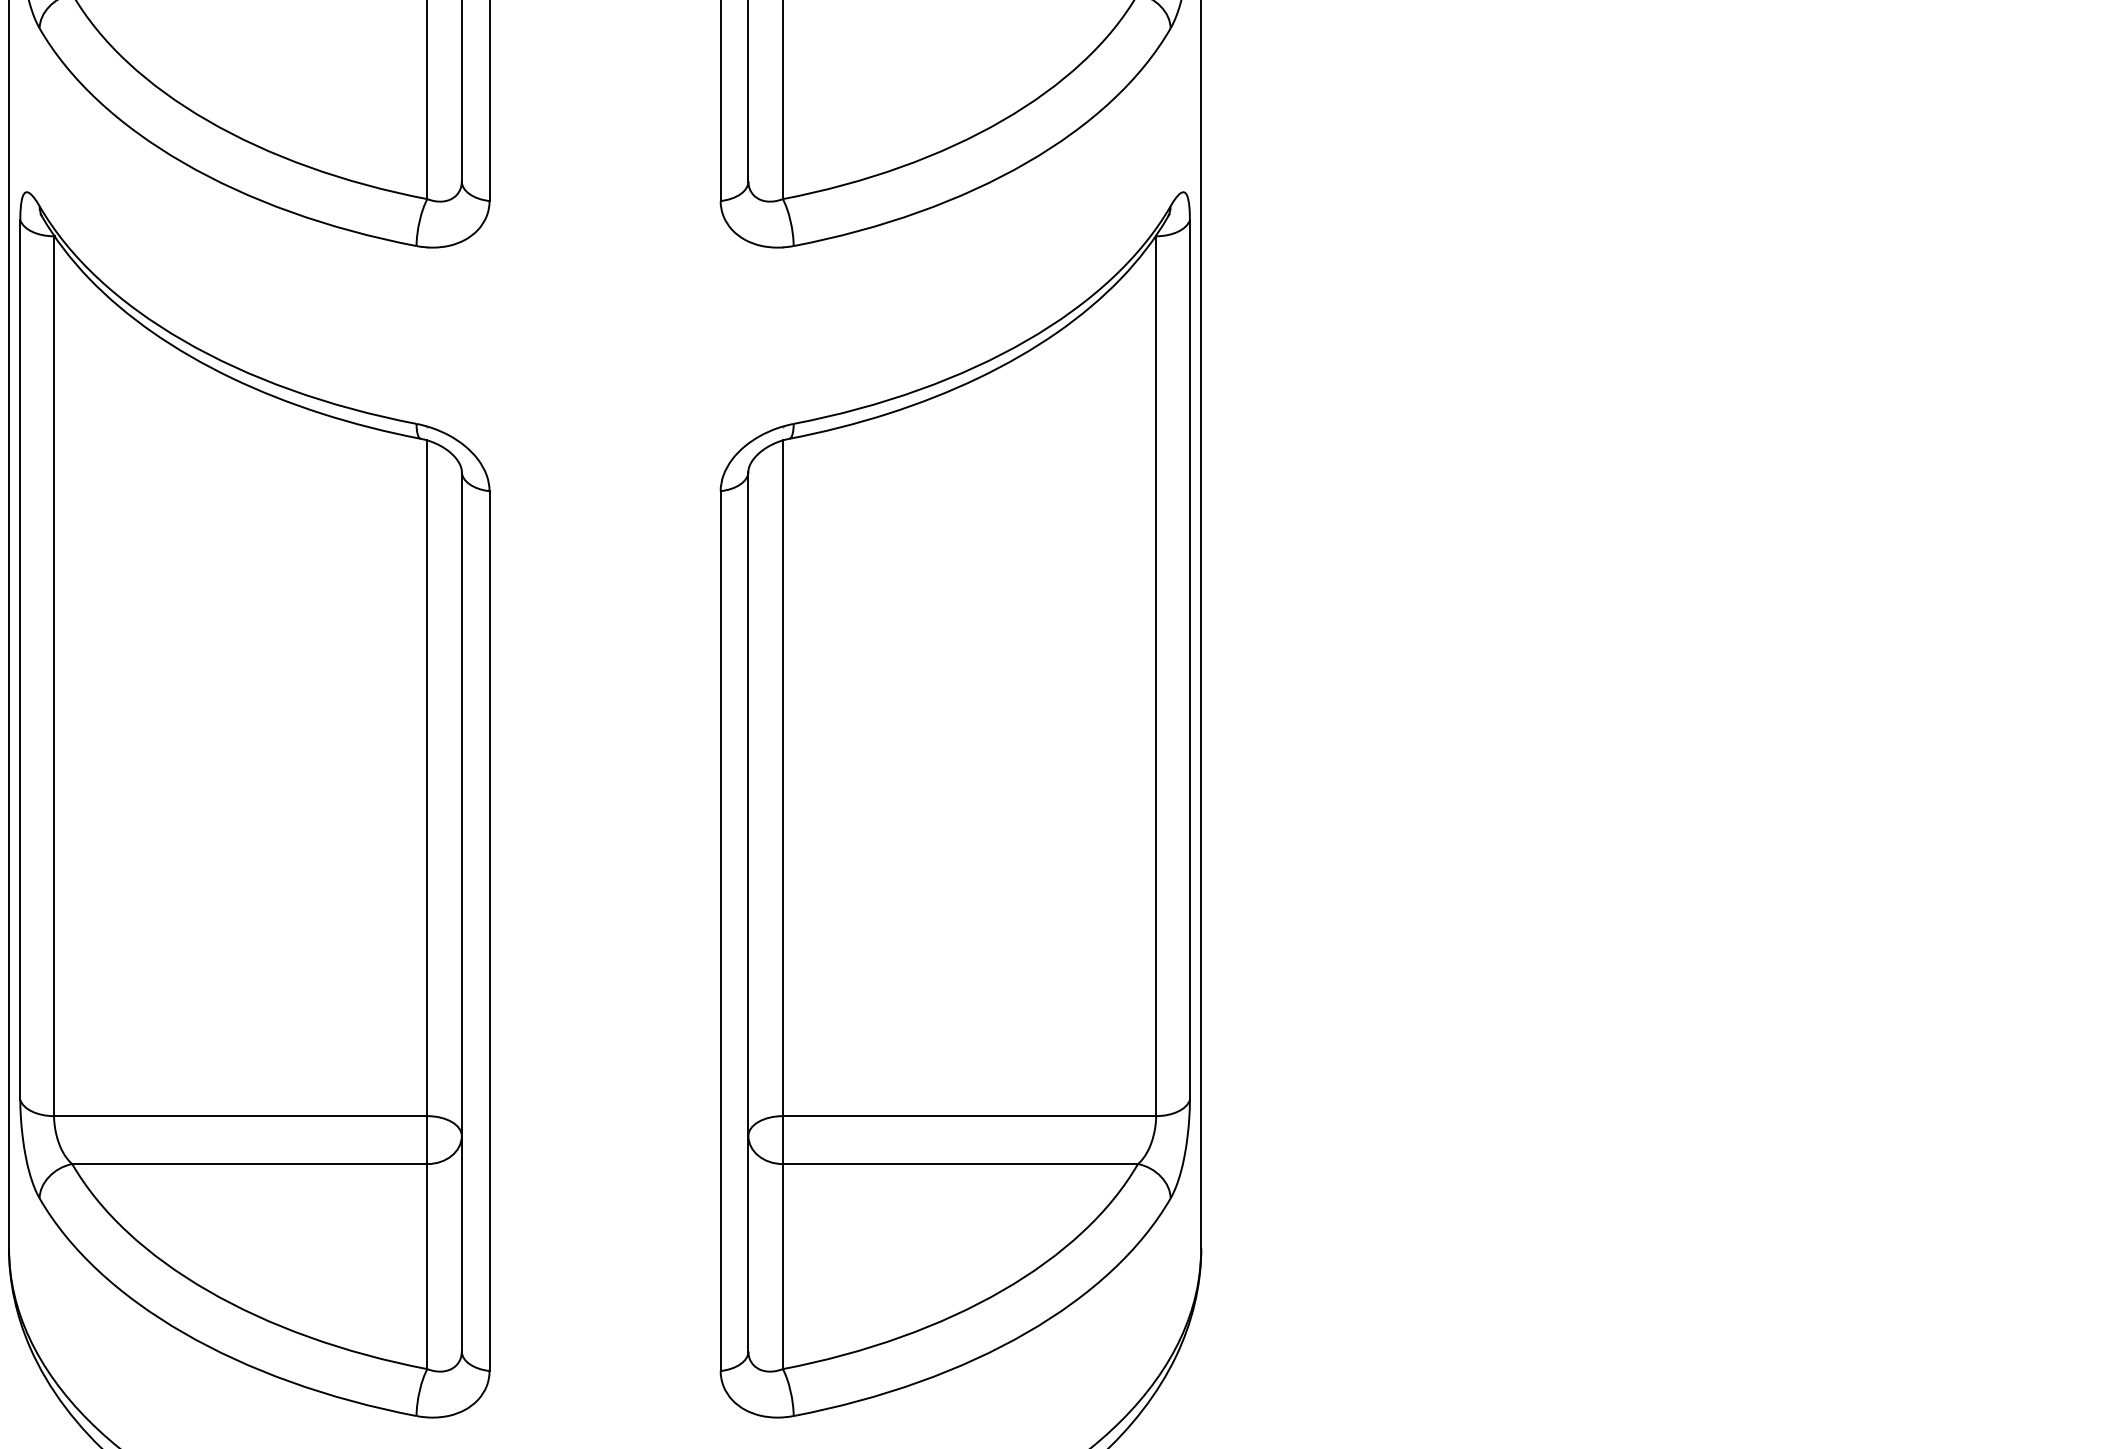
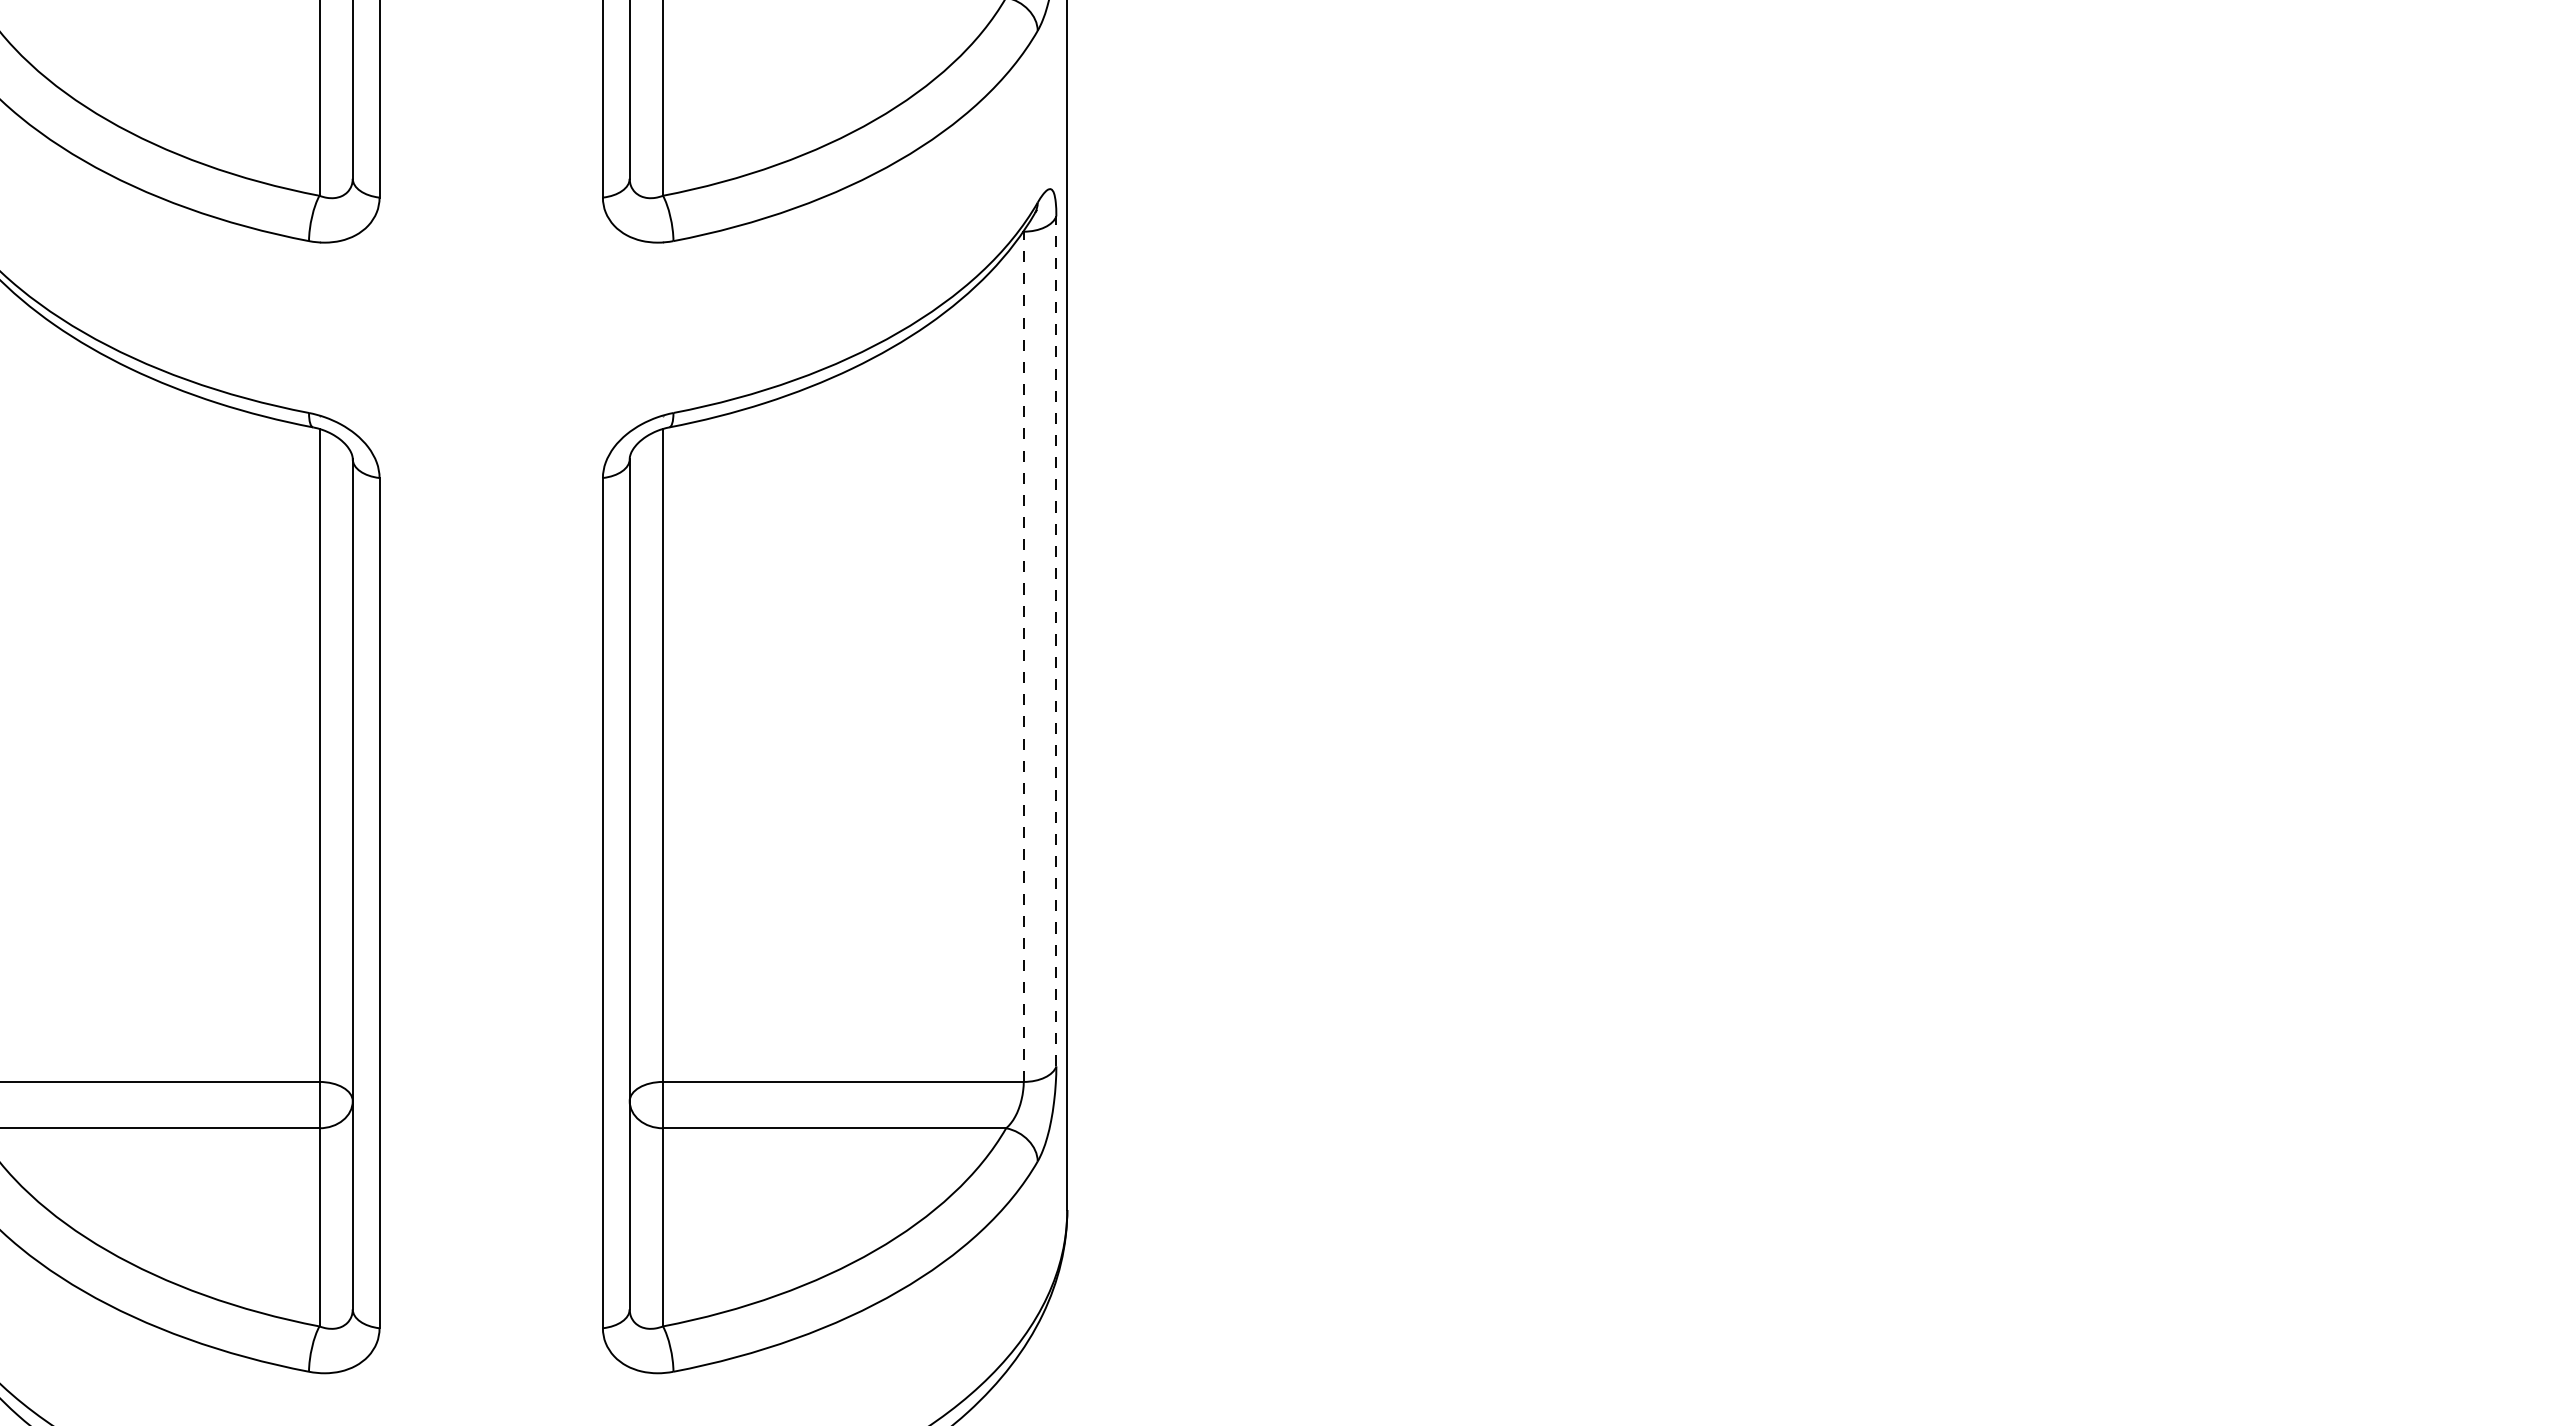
line: (1190, 659) -> (1056, 640), solid -> dashed
line: (1155, 675) -> (1023, 656), solid -> dashed

